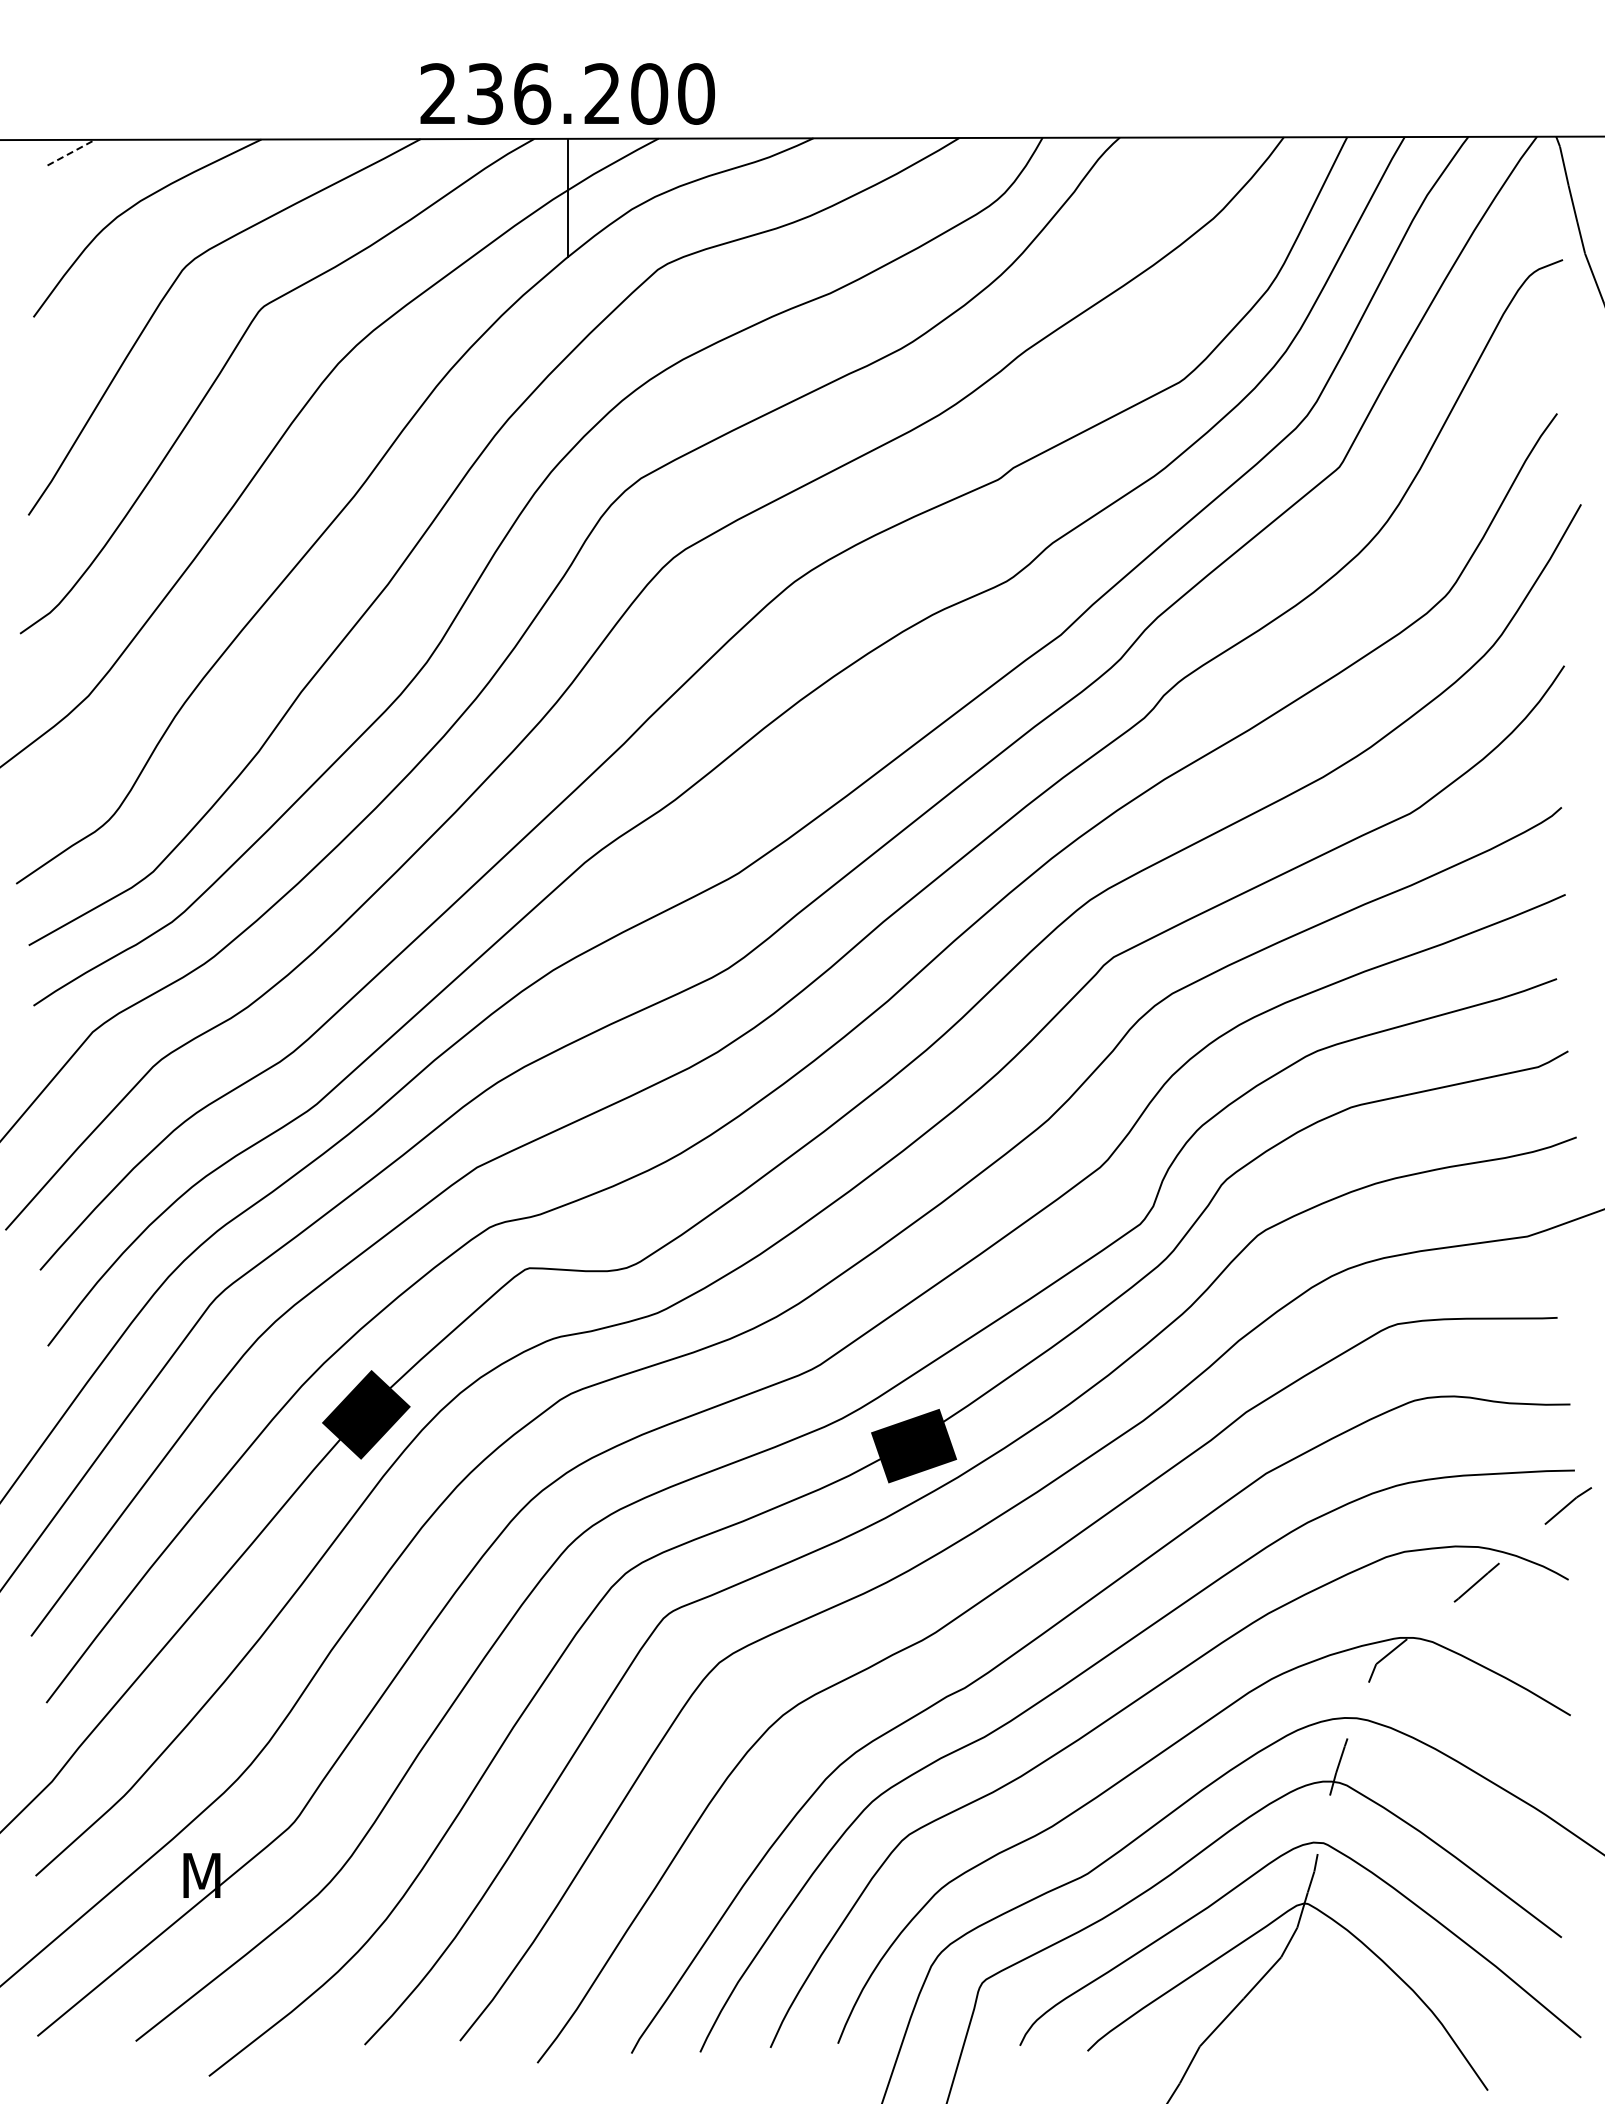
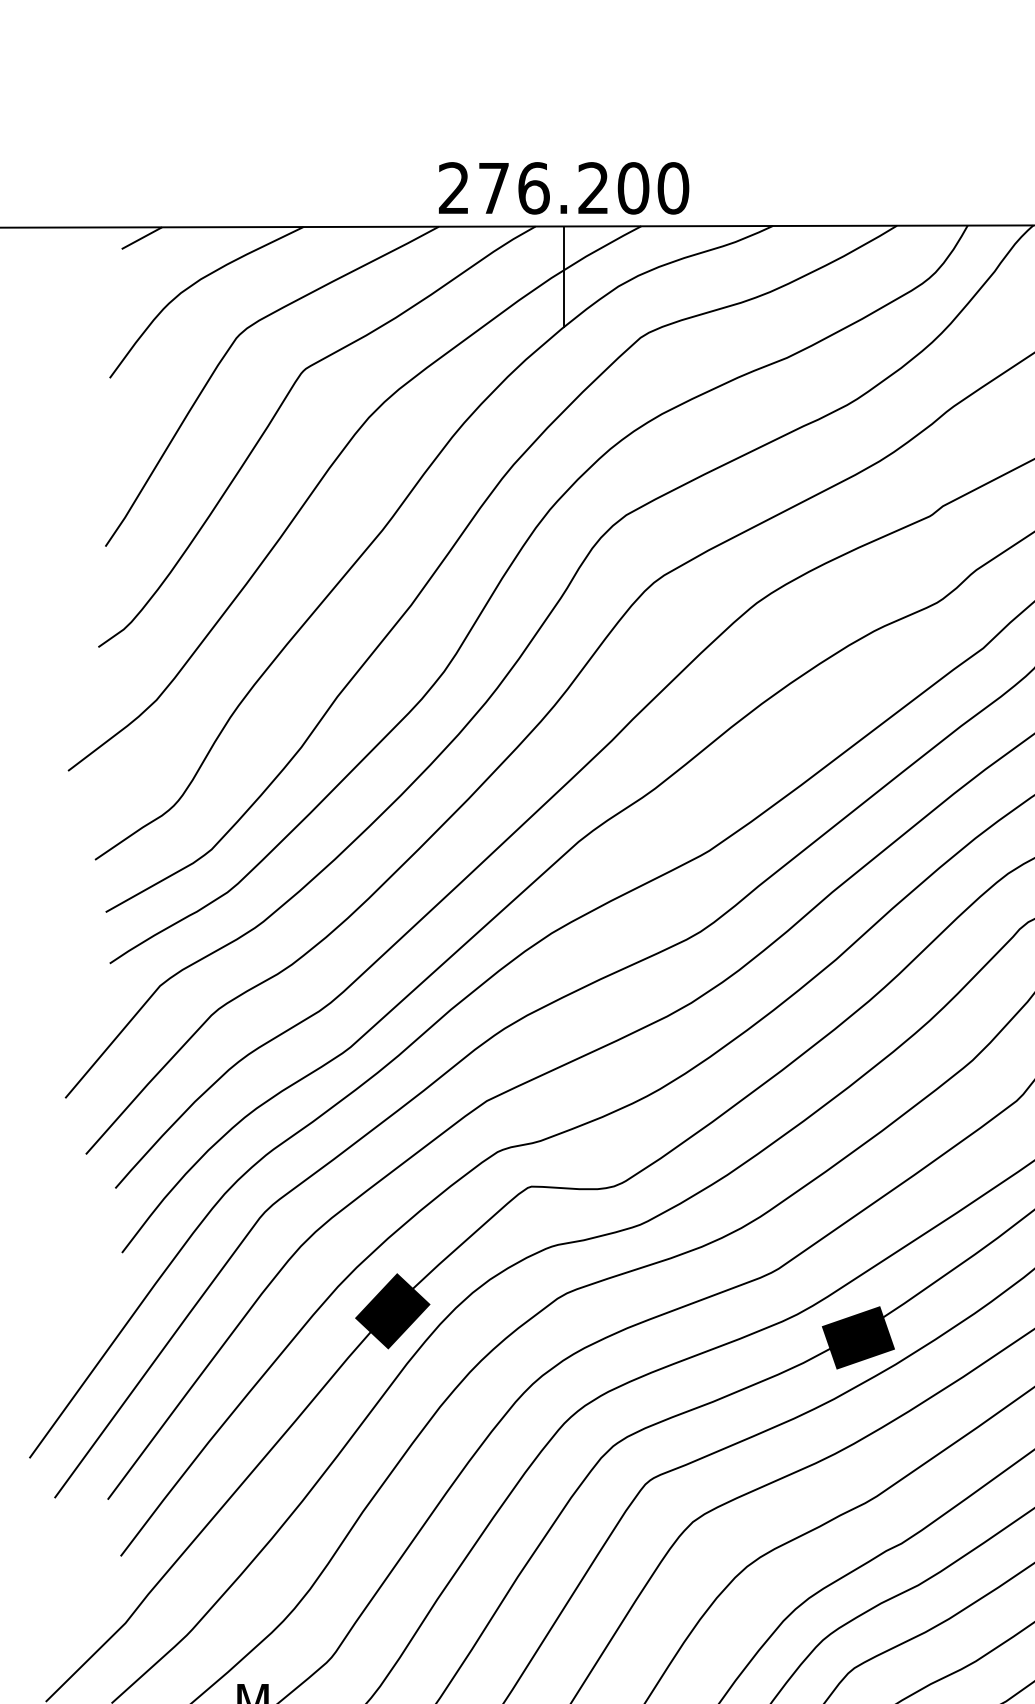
text: (484, 93) -> (493, 187), 236.200 -> 276.200
line: (71, 152) -> (142, 238), dashed -> solid

